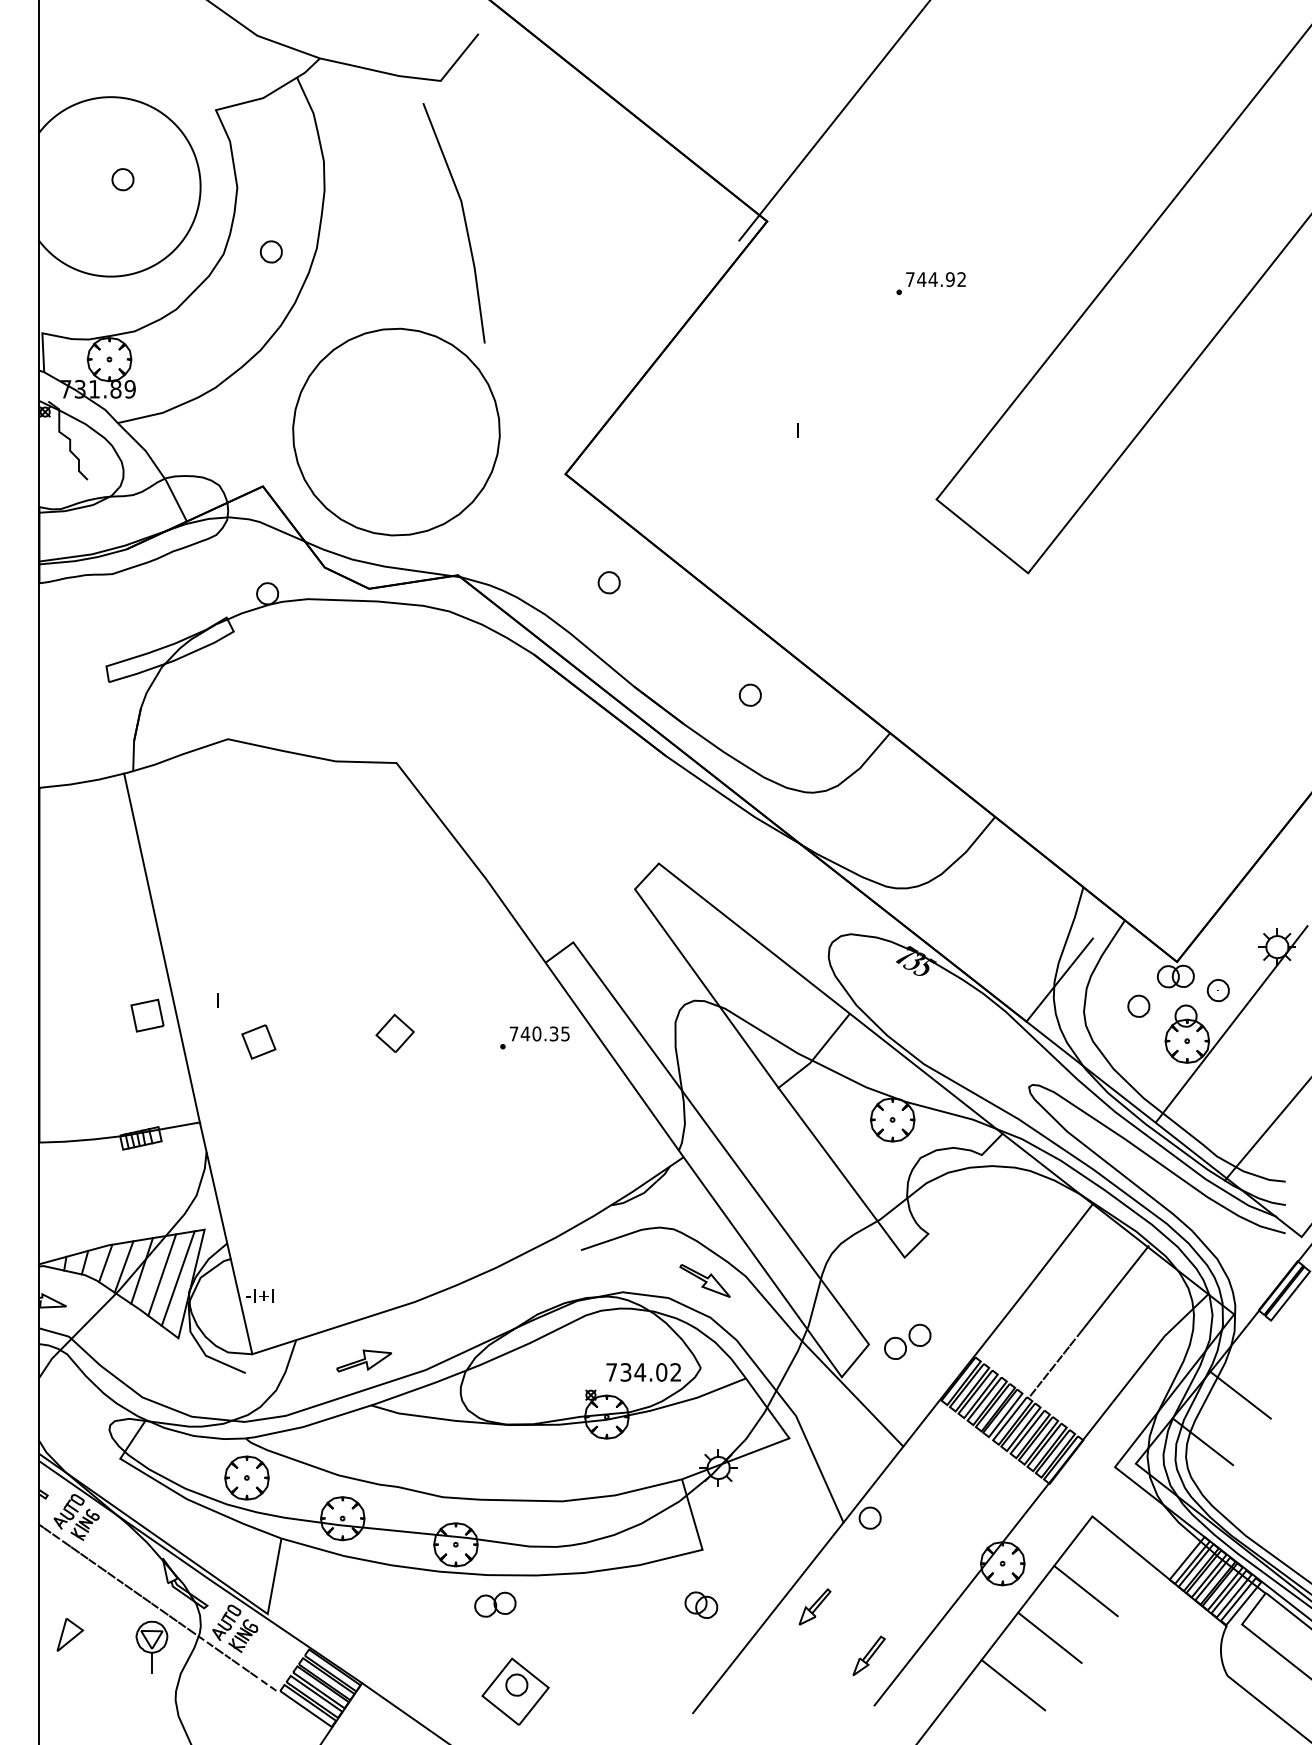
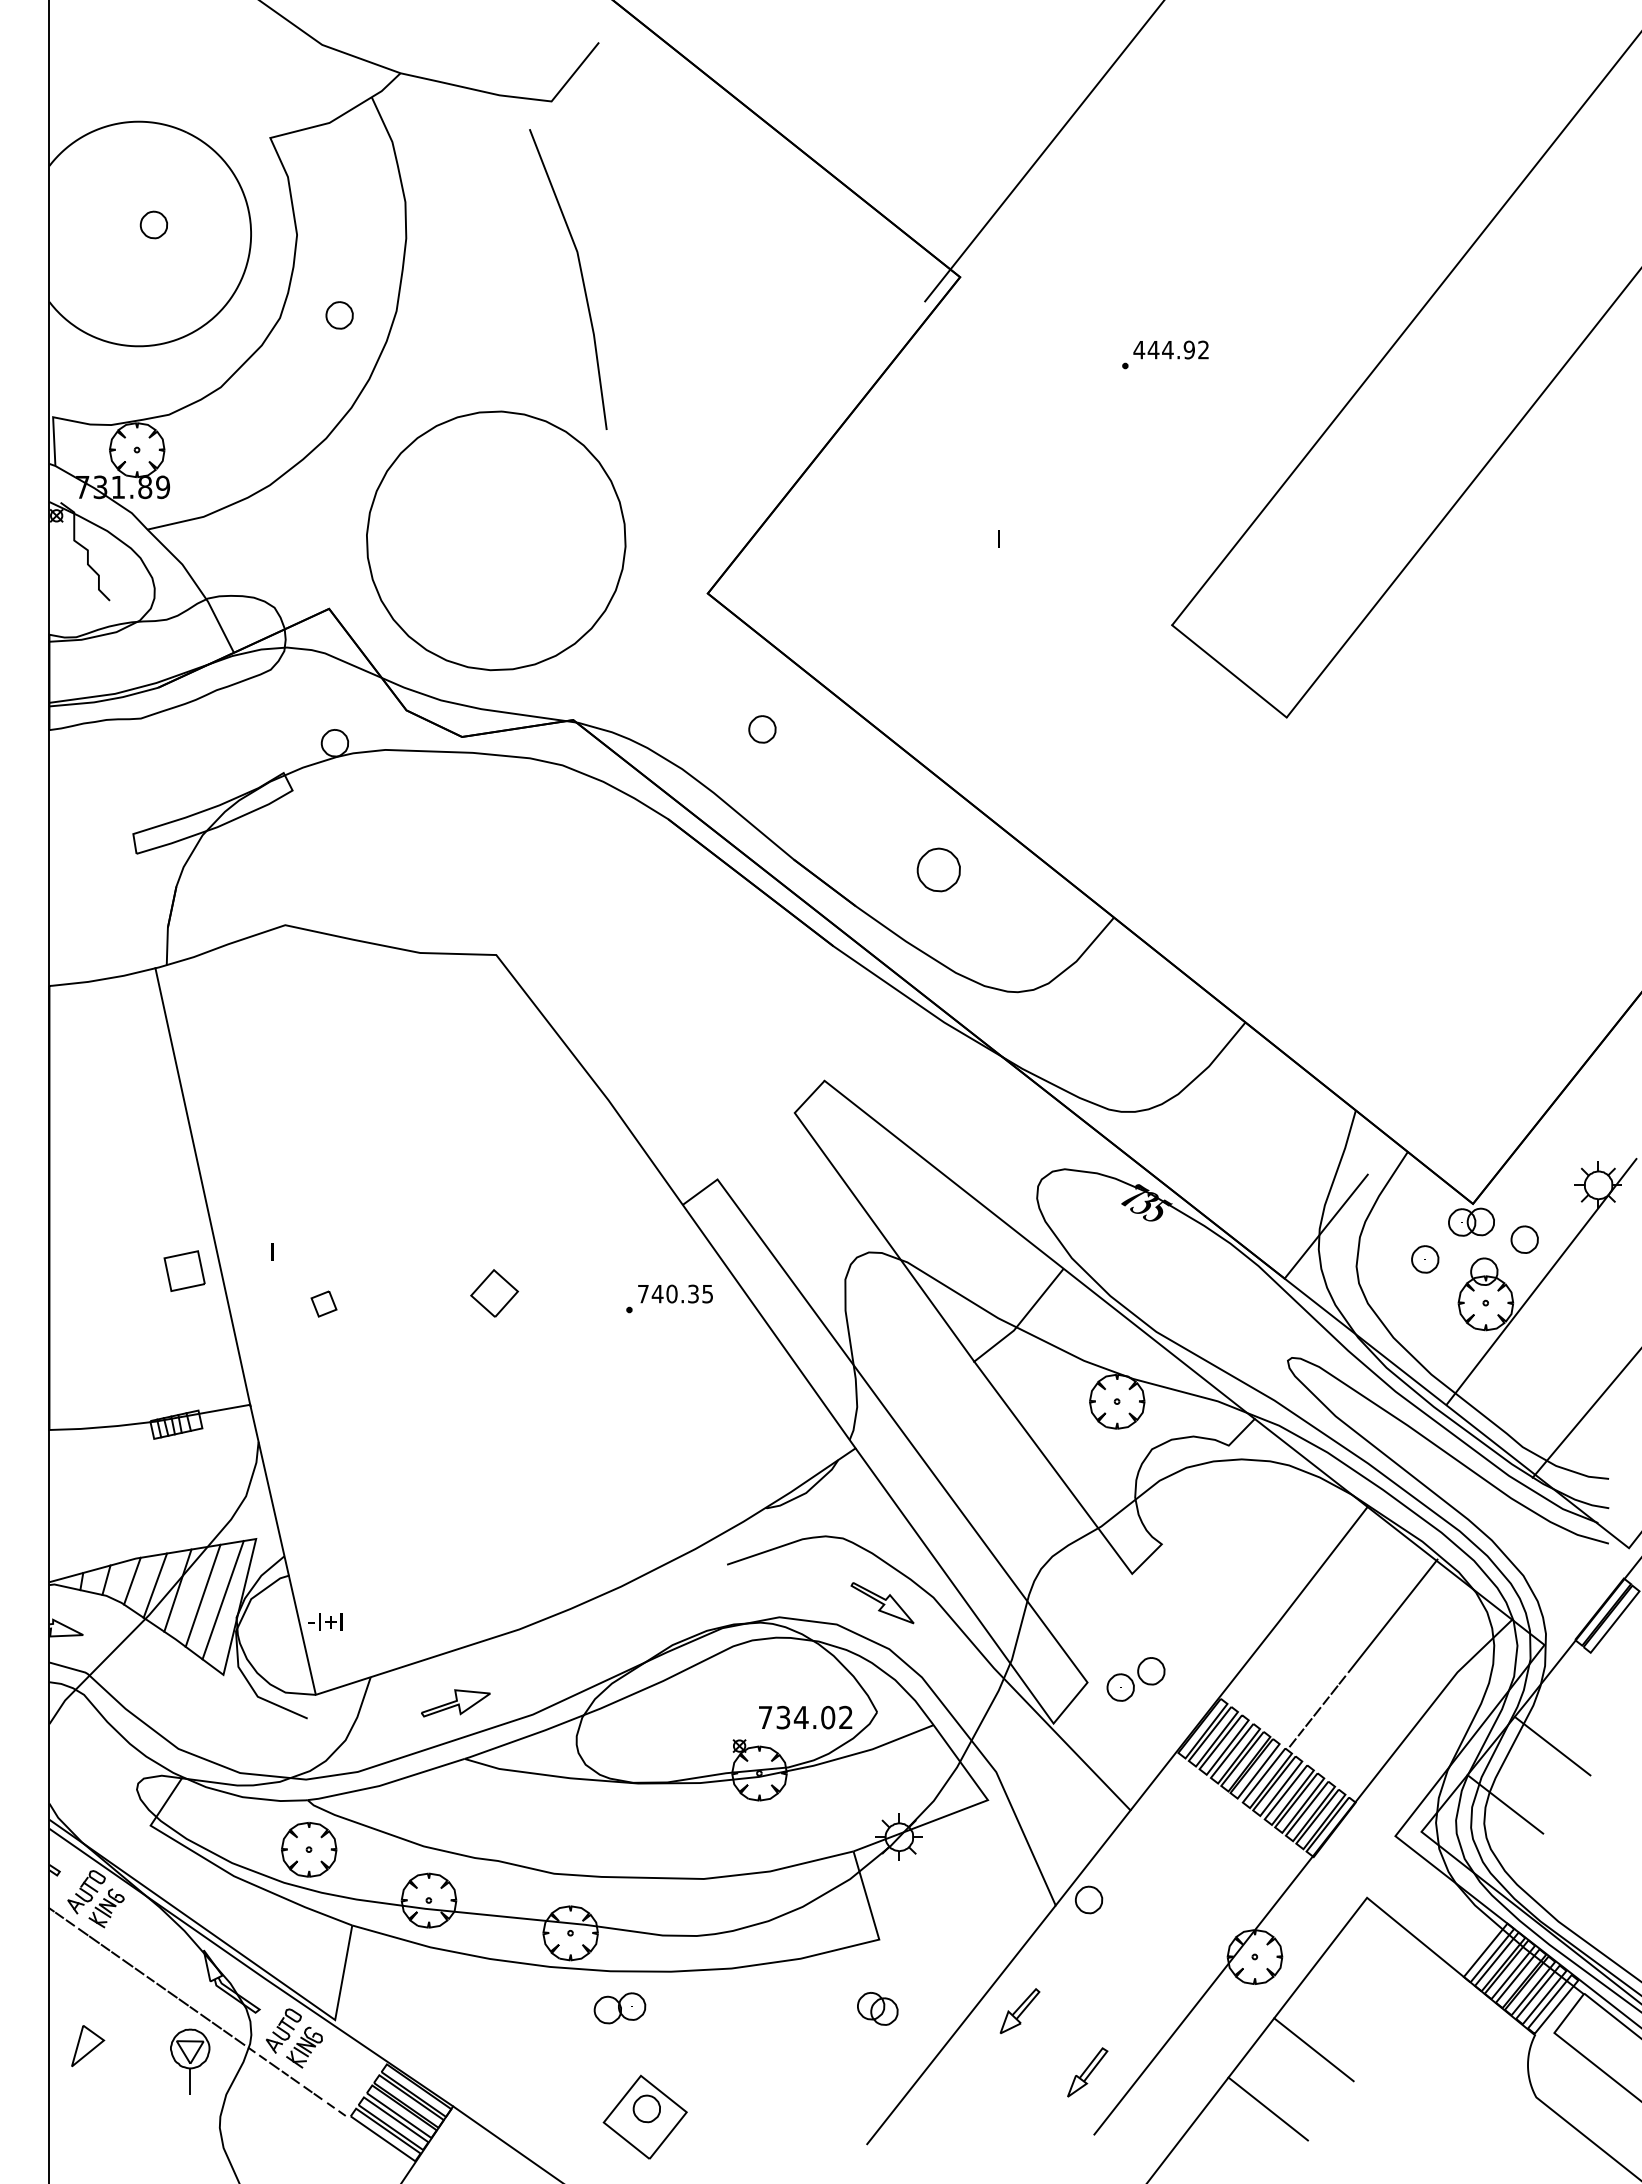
text: (910, 279) -> (1139, 350), 744.92 -> 444.92
part: (750, 695) -> (939, 870), size x1.6
part: (258, 1041) -> (323, 1303), size x0.6
line: (1085, 1590) -> (1358, 1990), removed

